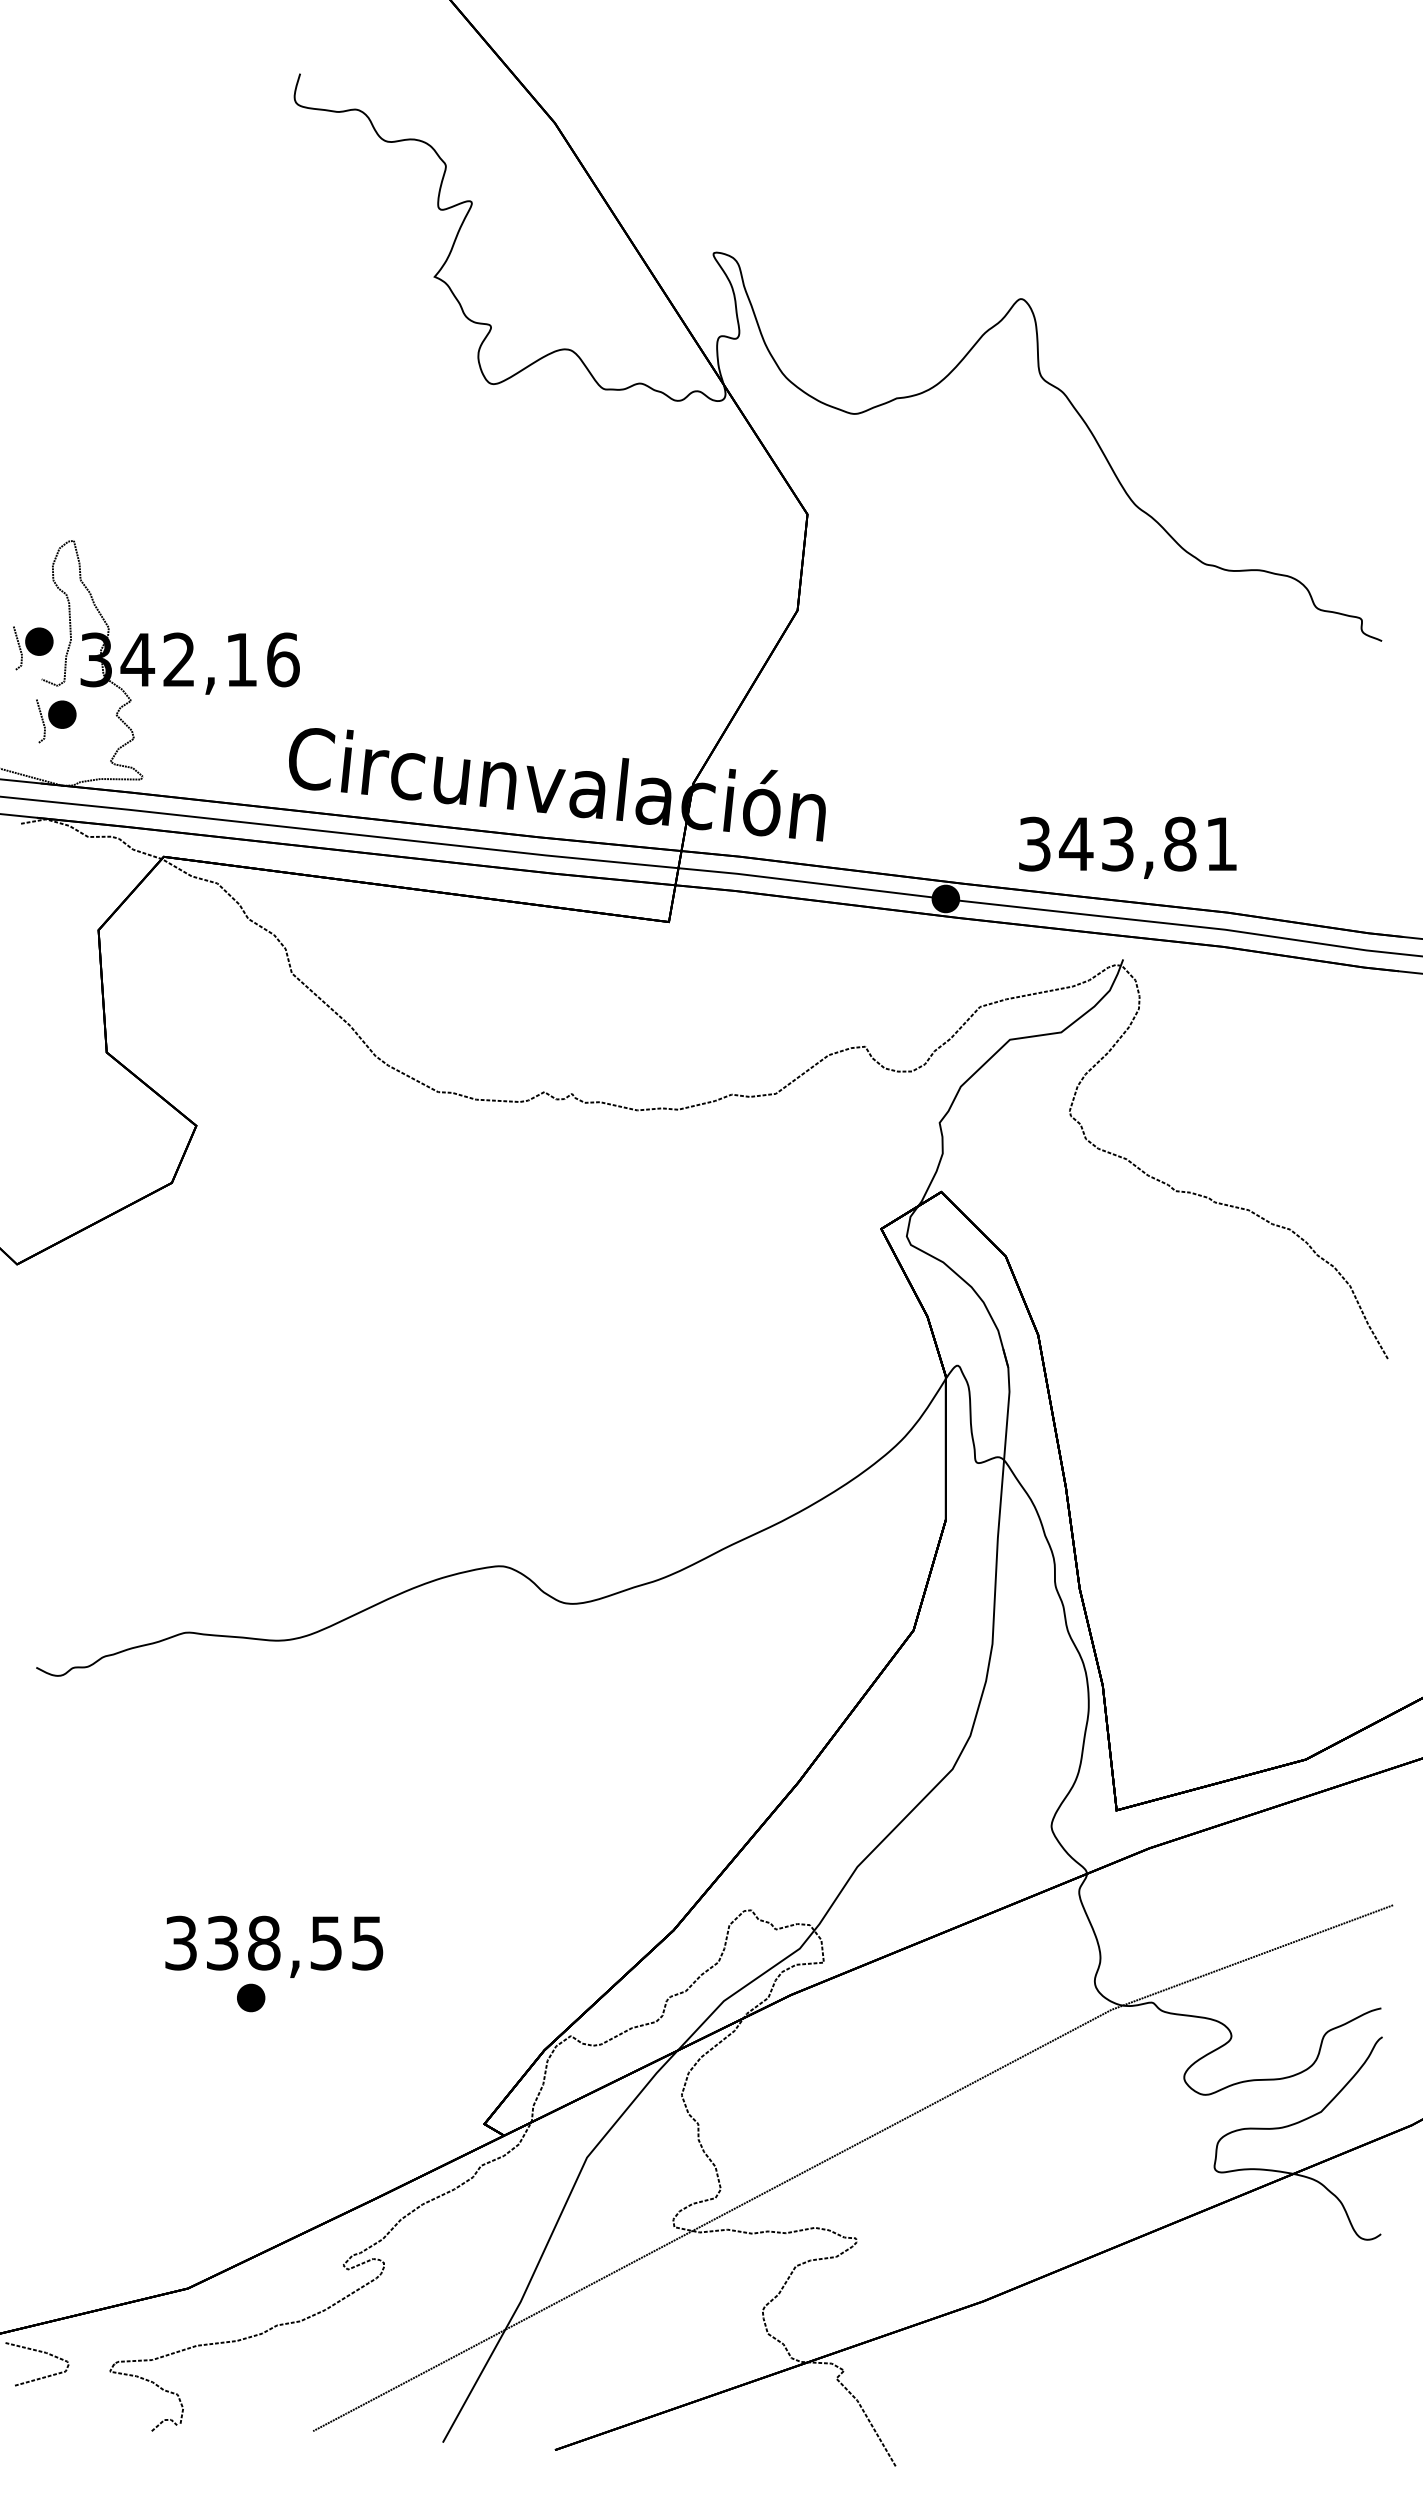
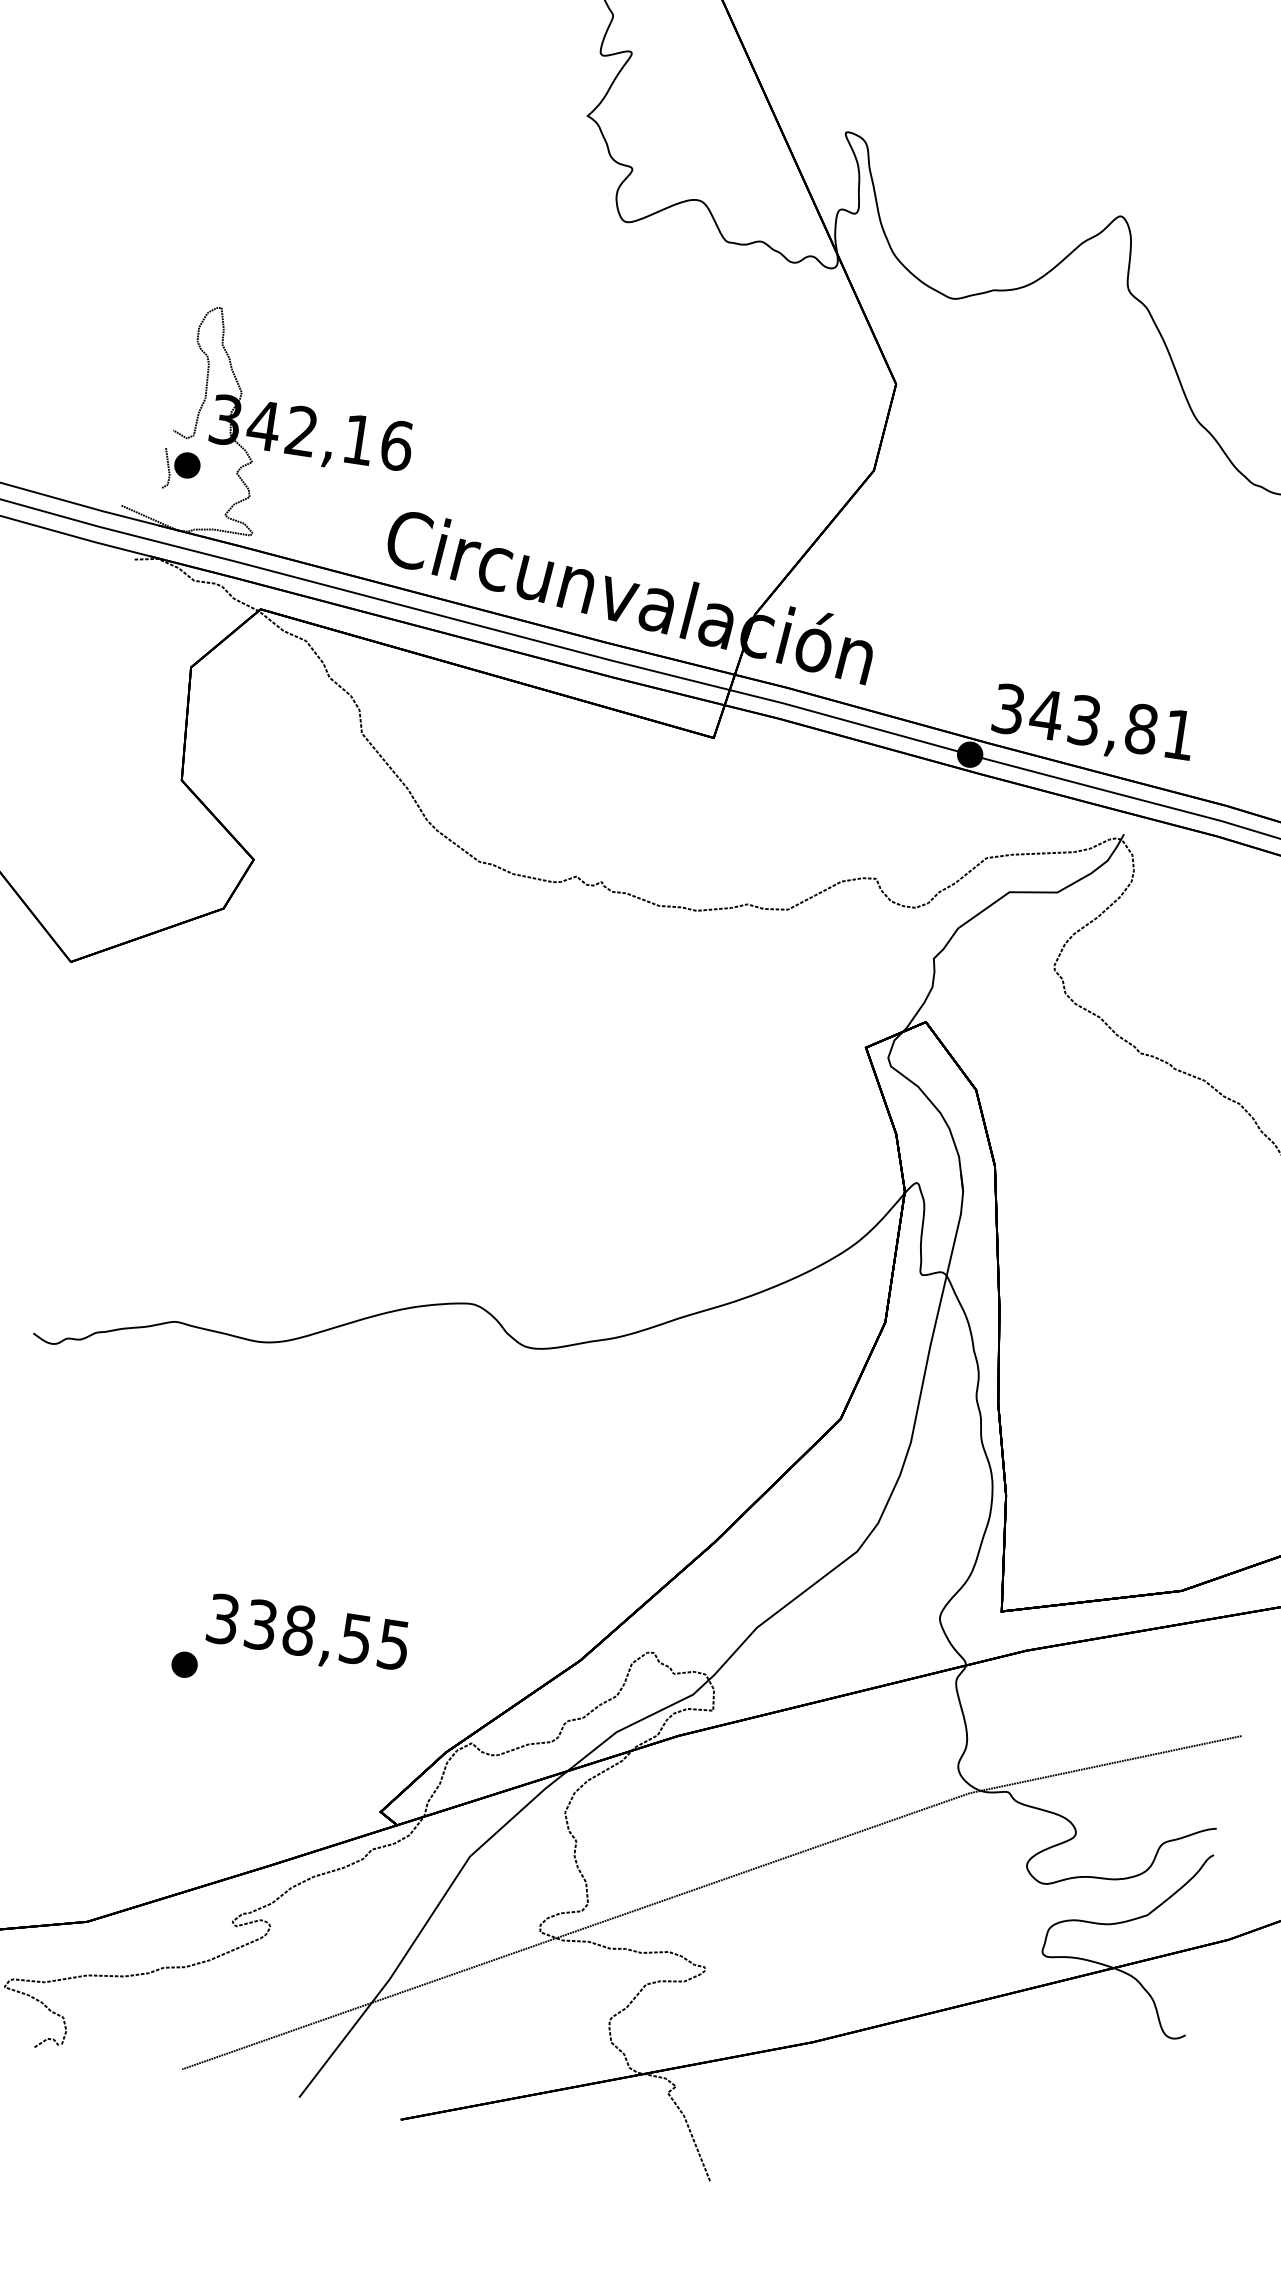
part: (33, 648) -> (170, 400), removed
text: (1127, 847) -> (1092, 724), moved
text: (274, 1946) -> (308, 1635), moved

